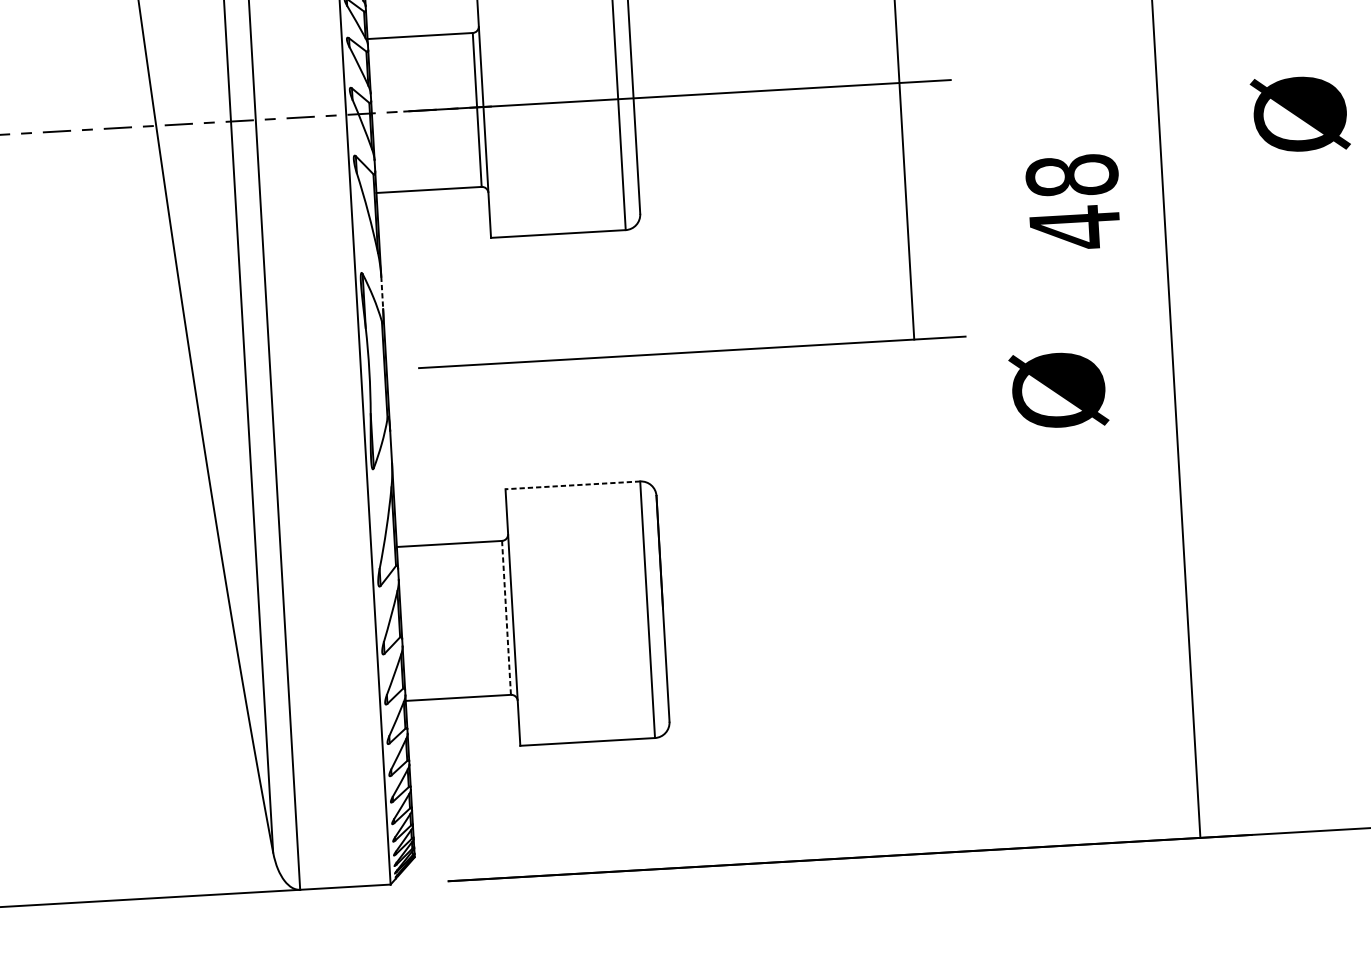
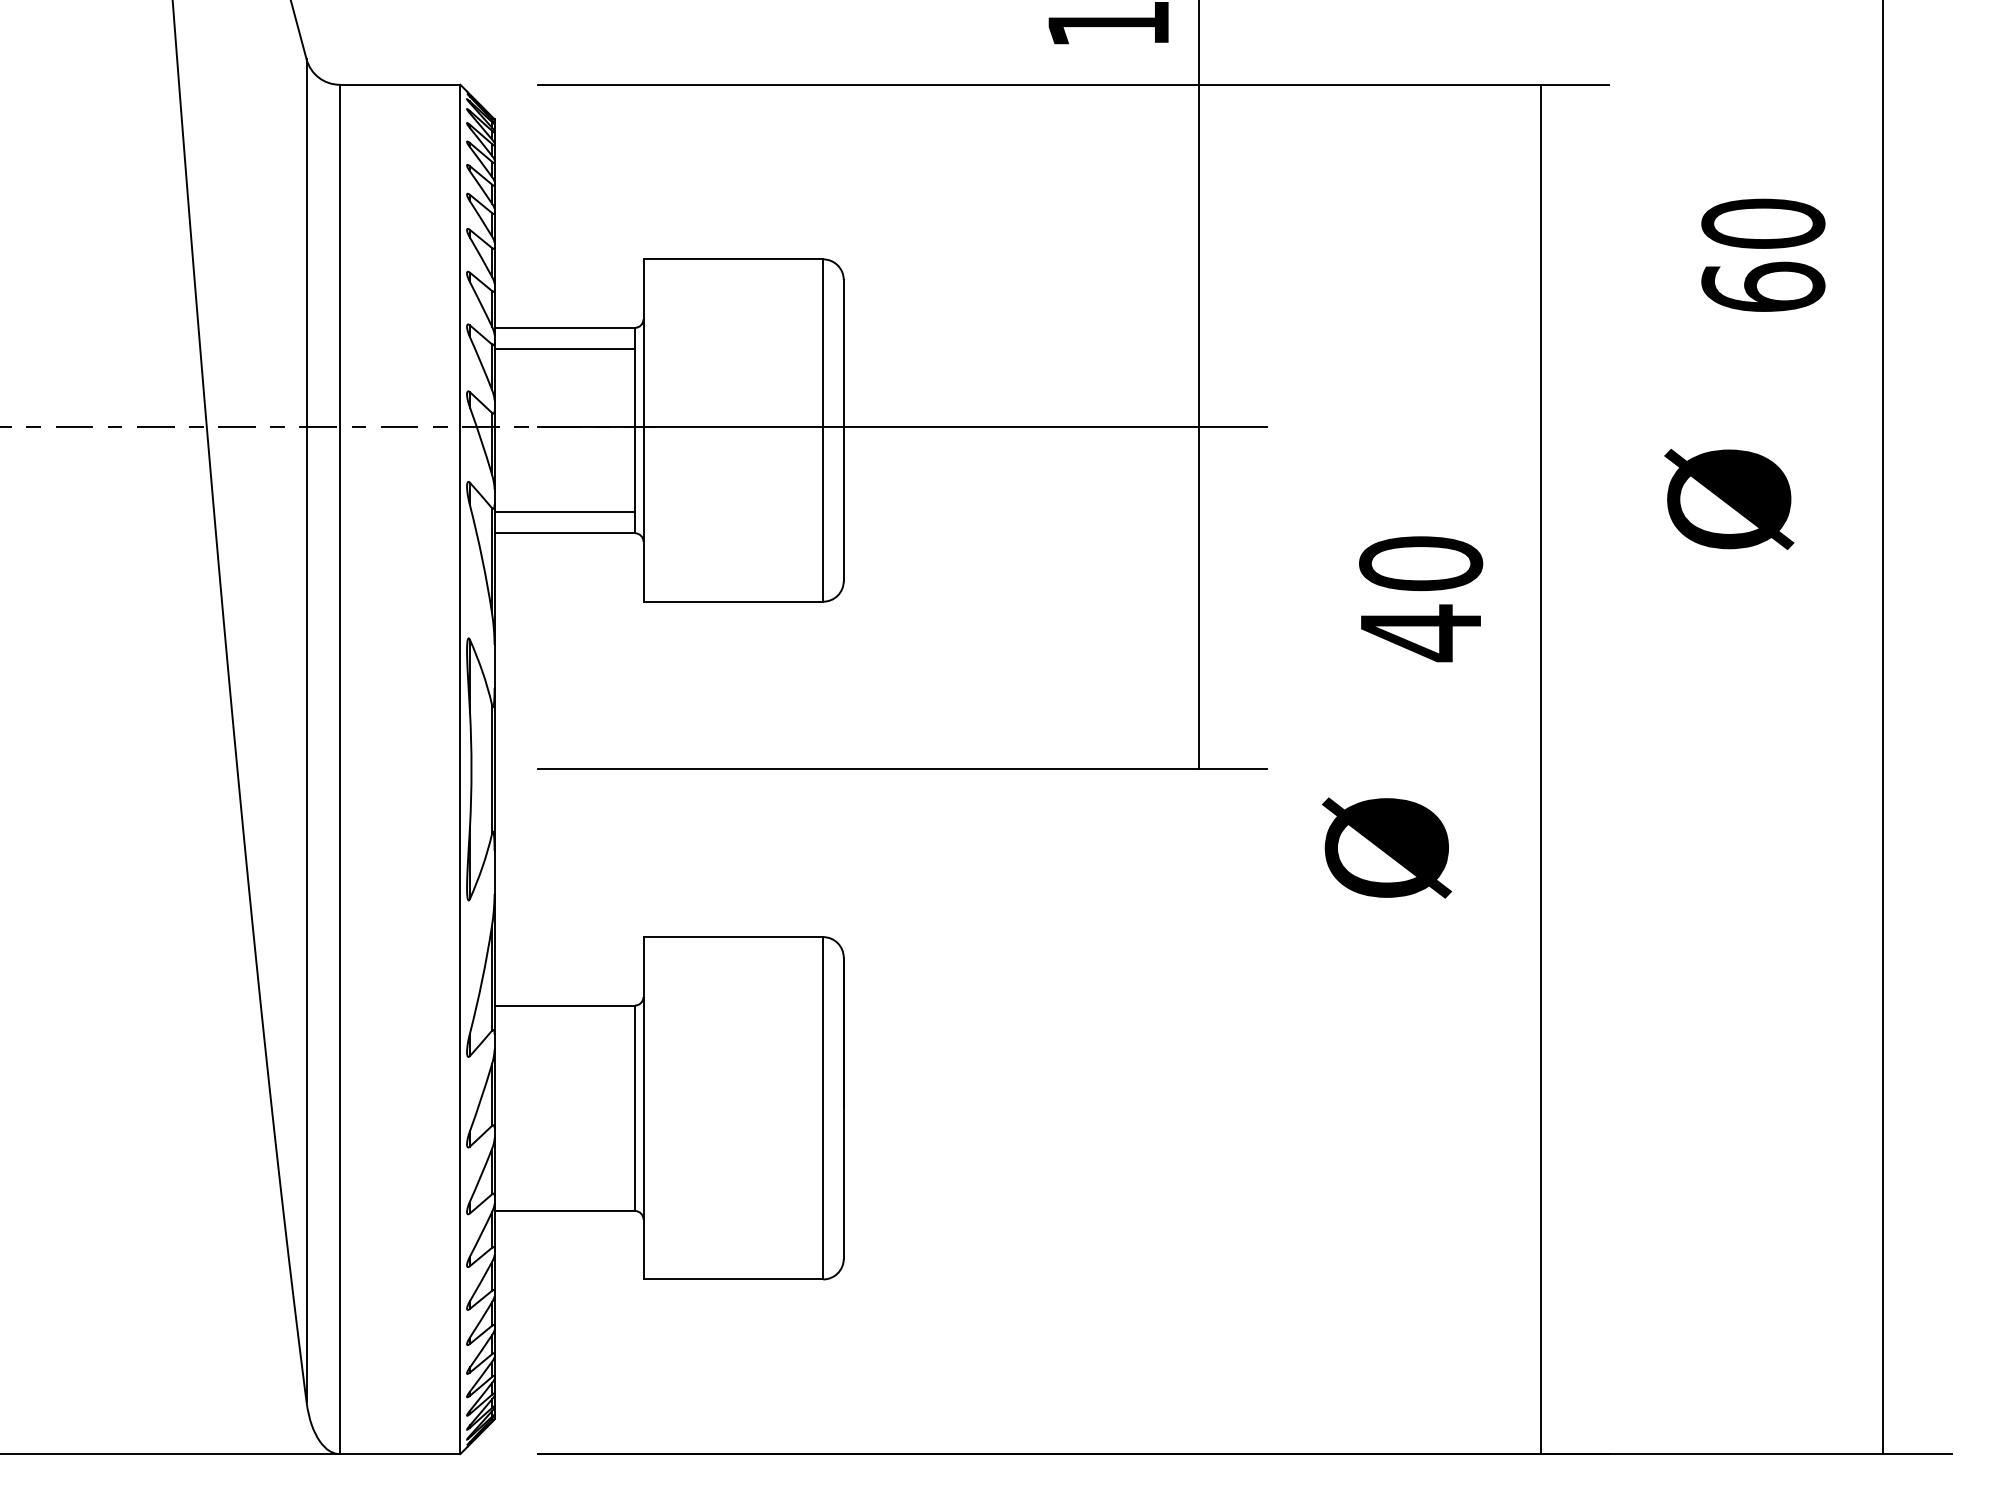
line: (420, 51) -> (564, 348), added
line: (427, 174) -> (564, 512), added
text: (1072, 175) -> (1421, 563), 48 -> 40
line: (382, 292) -> (494, 666), dashed -> solid
line: (572, 485) -> (733, 937), dashed -> solid
line: (506, 618) -> (634, 1108), dashed -> solid

